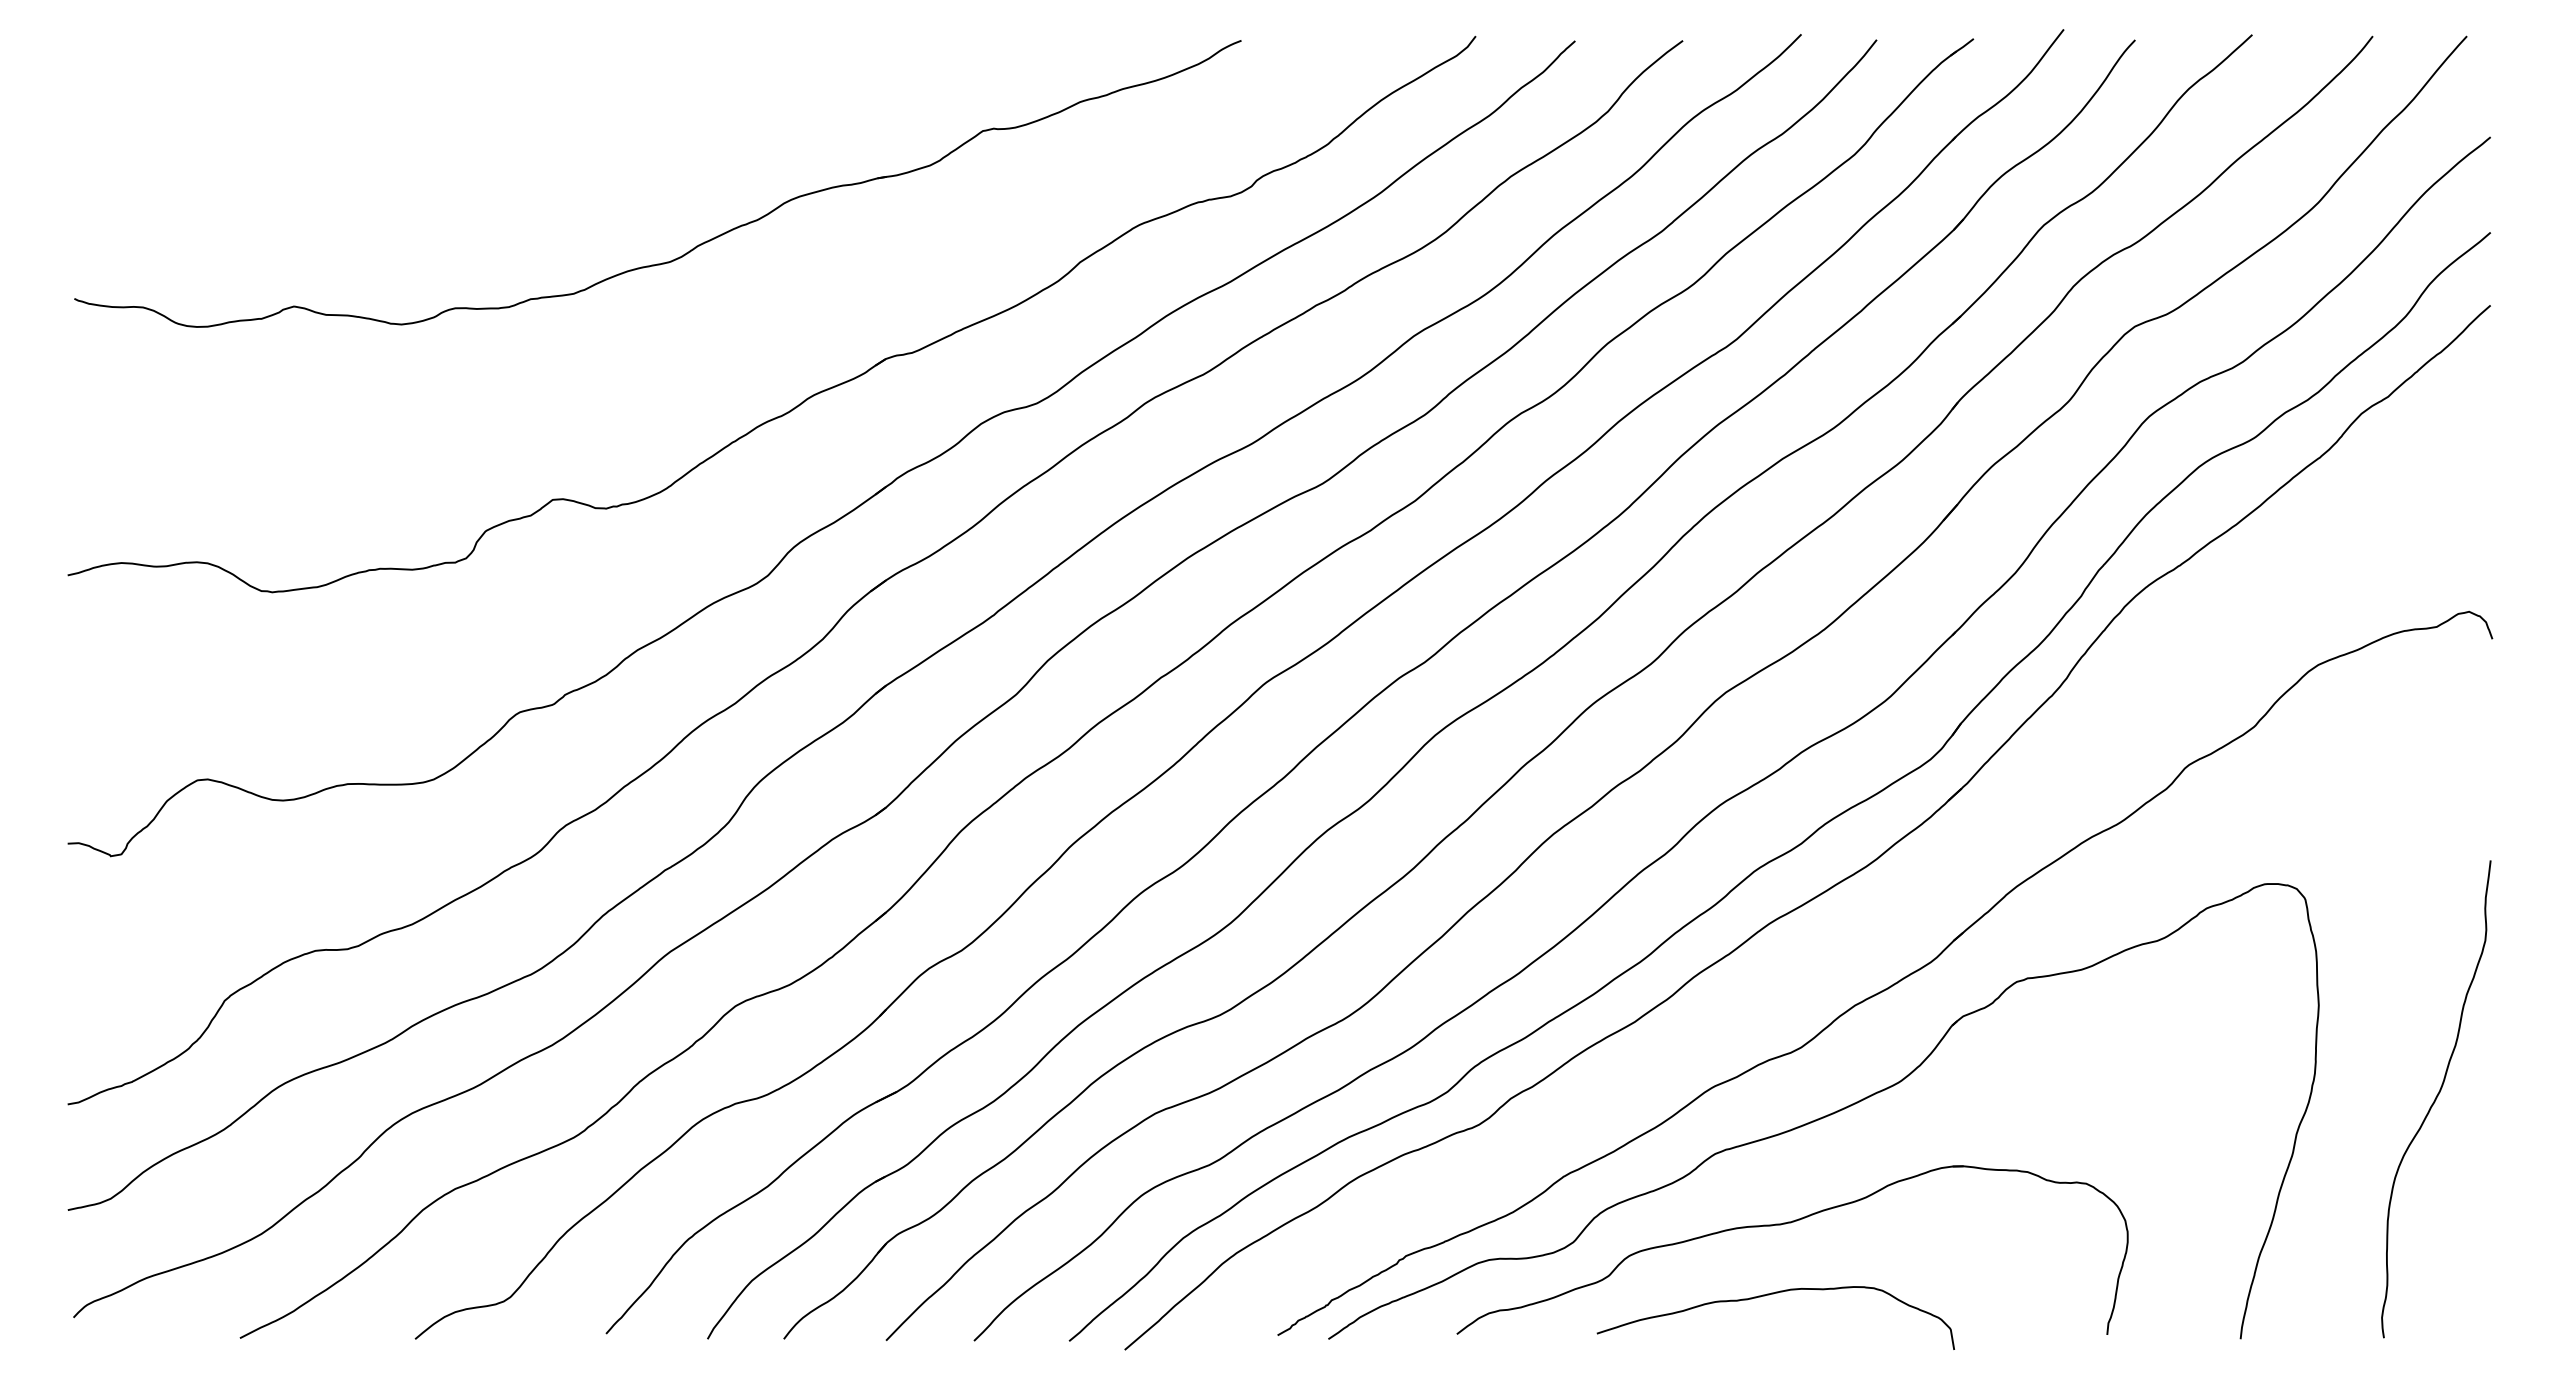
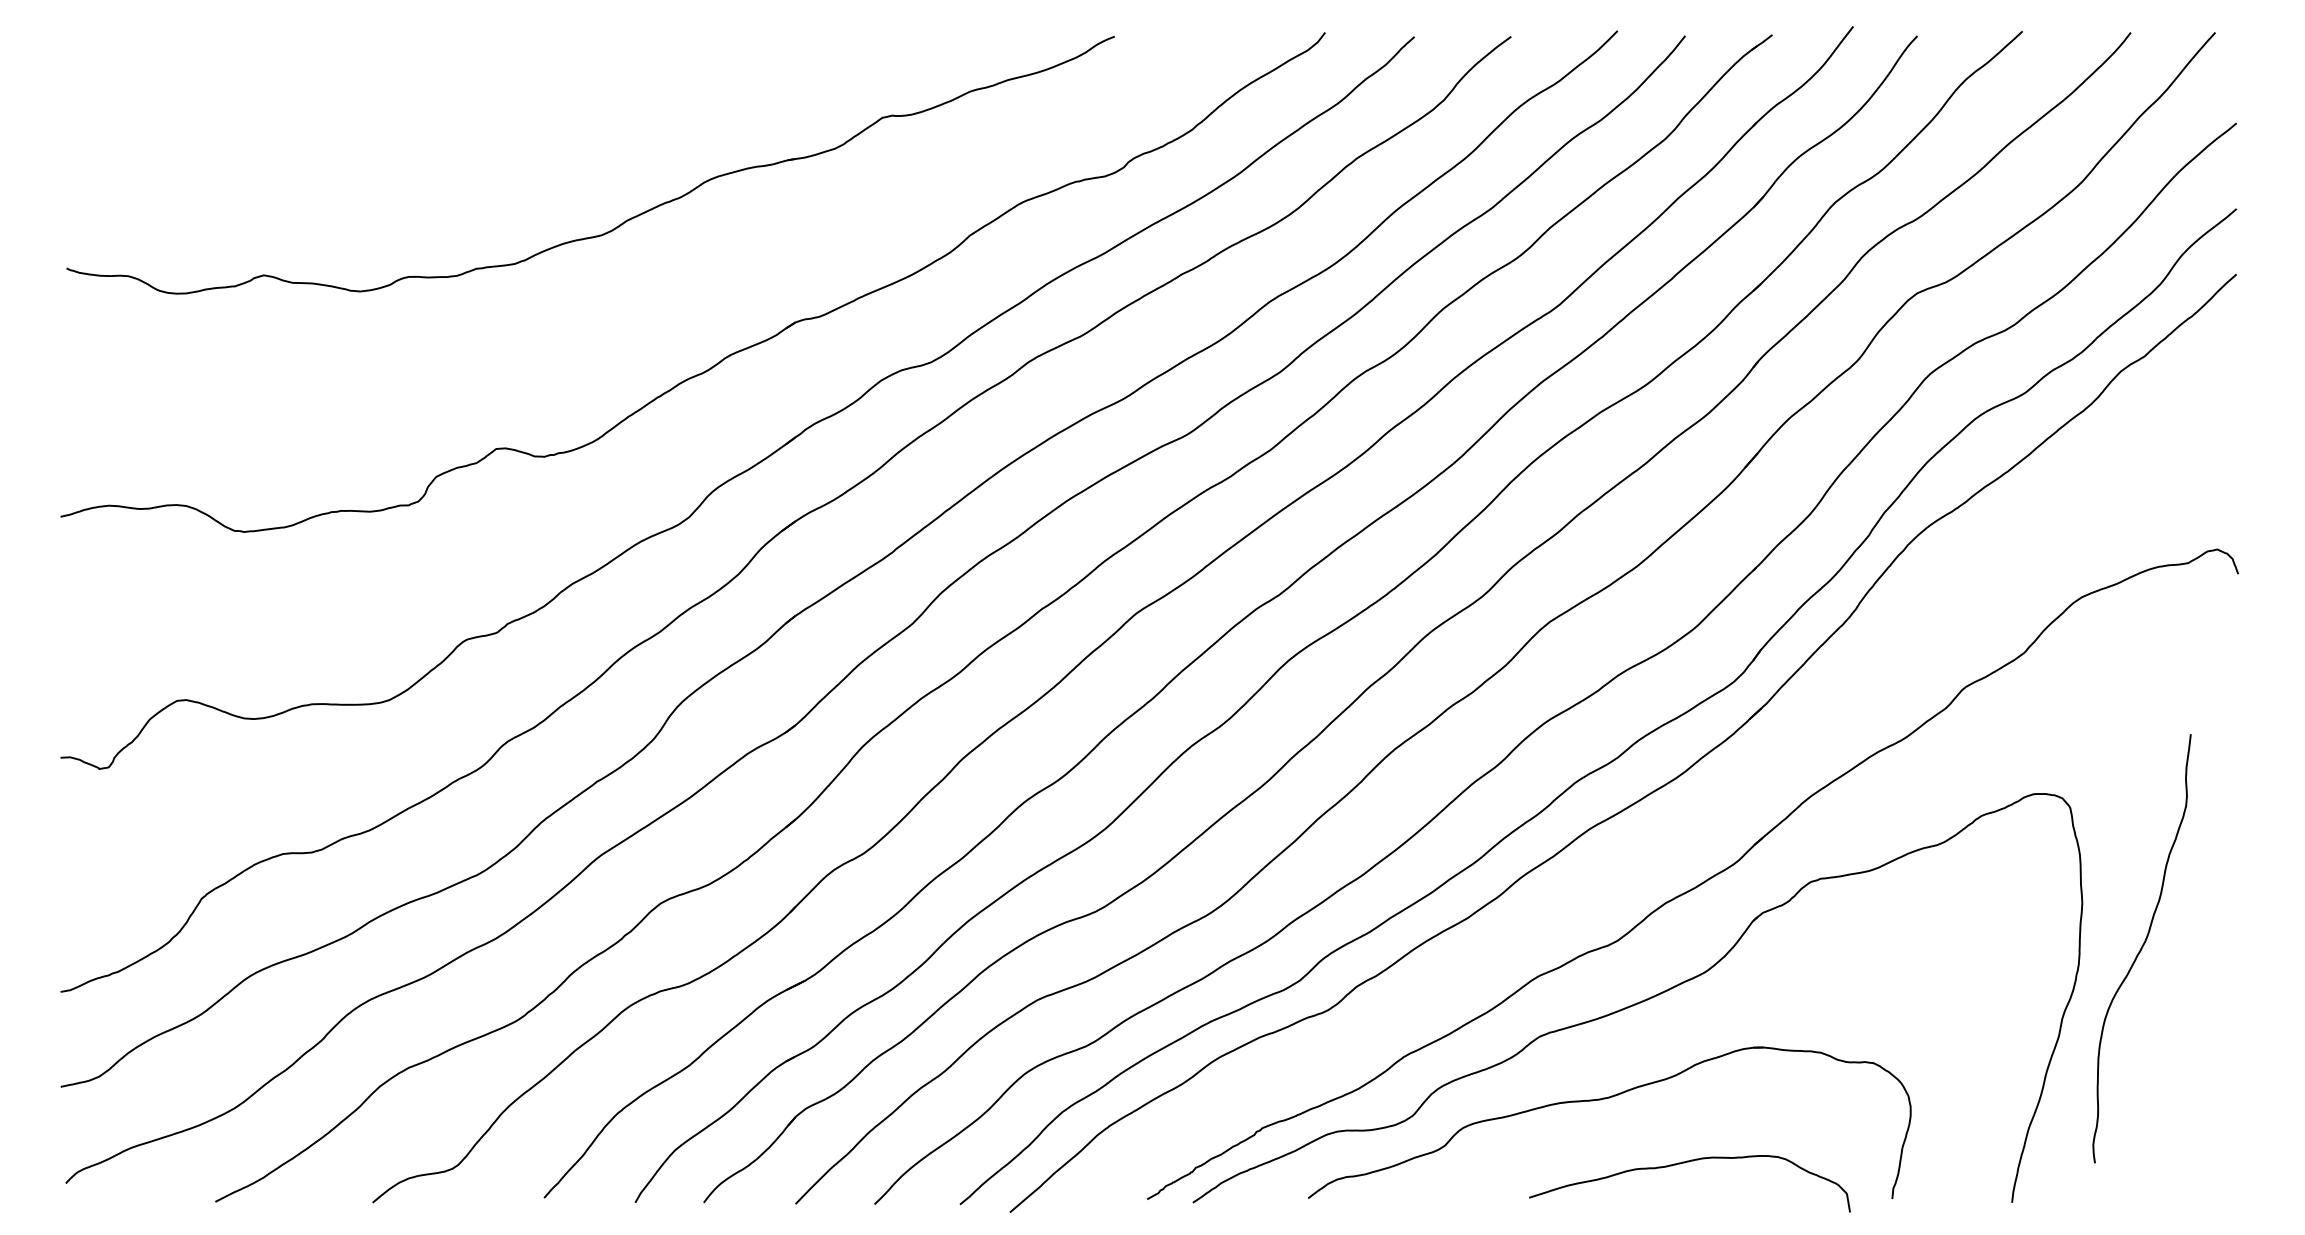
curve: (2436, 1099) -> (2142, 948), moved
curve: (1769, 1295) -> (1684, 1163), moved

